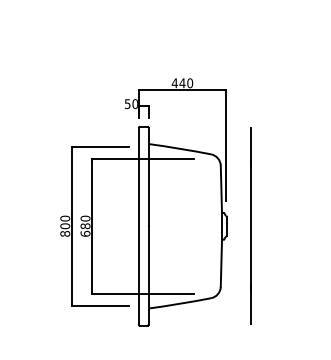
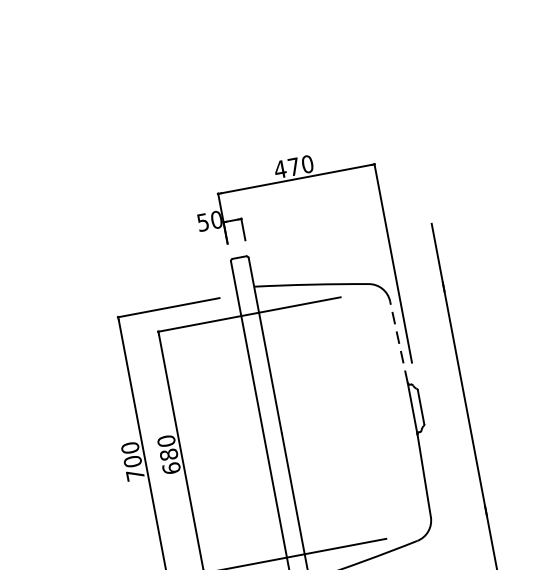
text: (182, 83) -> (294, 167), 440 -> 470
line: (221, 188) -> (399, 341), solid -> dashed
text: (65, 233) -> (135, 474), 800 -> 700

